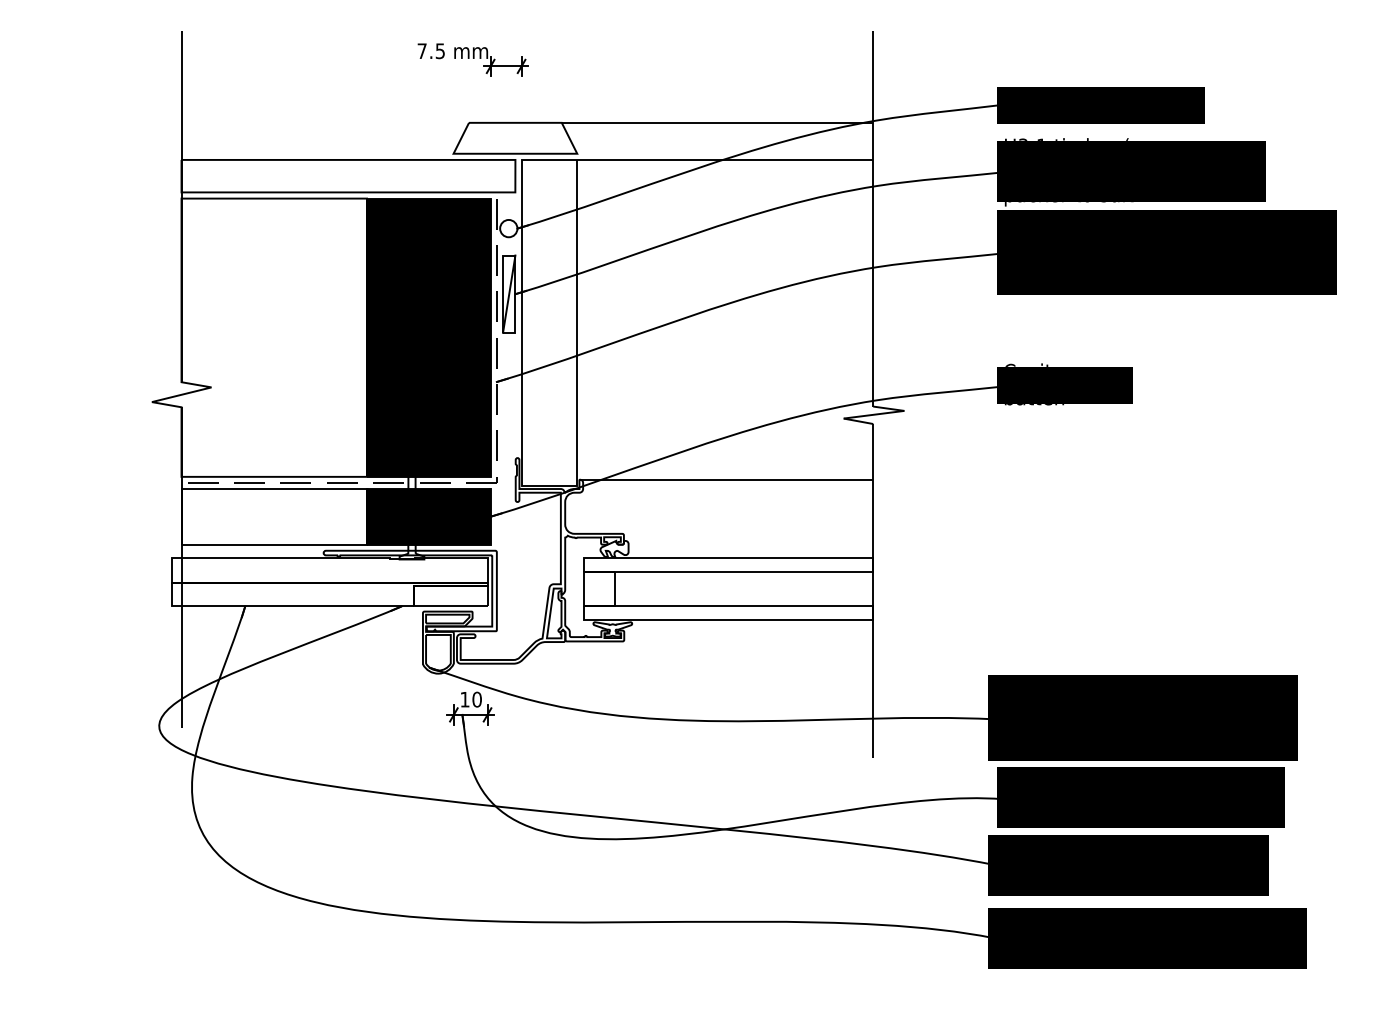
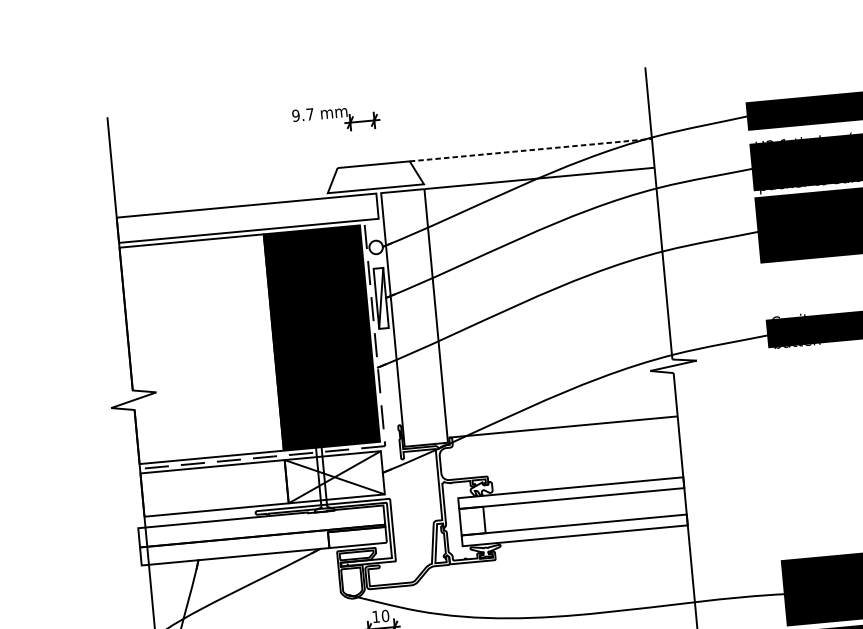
text: (430, 51) -> (302, 115), 7.5 -> 9.7
line: (717, 122) -> (530, 149), solid -> dashed
fill: (428, 516) -> (334, 477), removed

